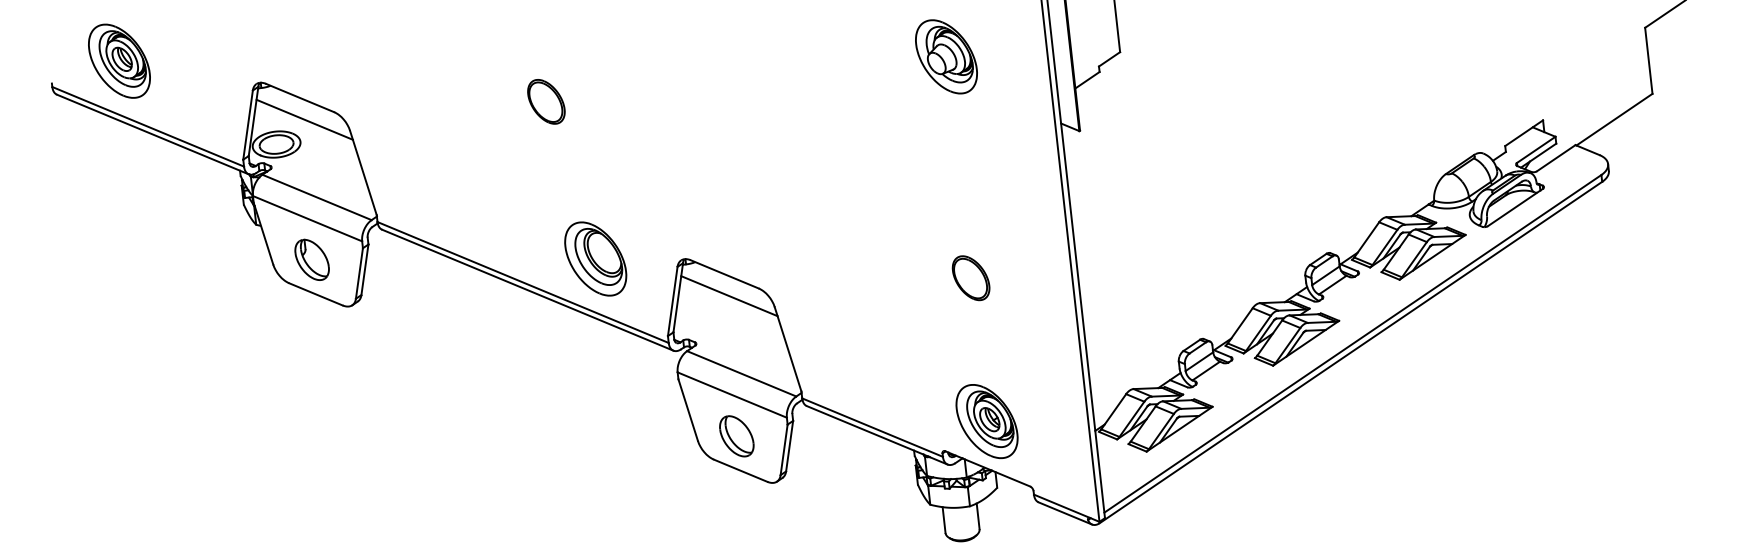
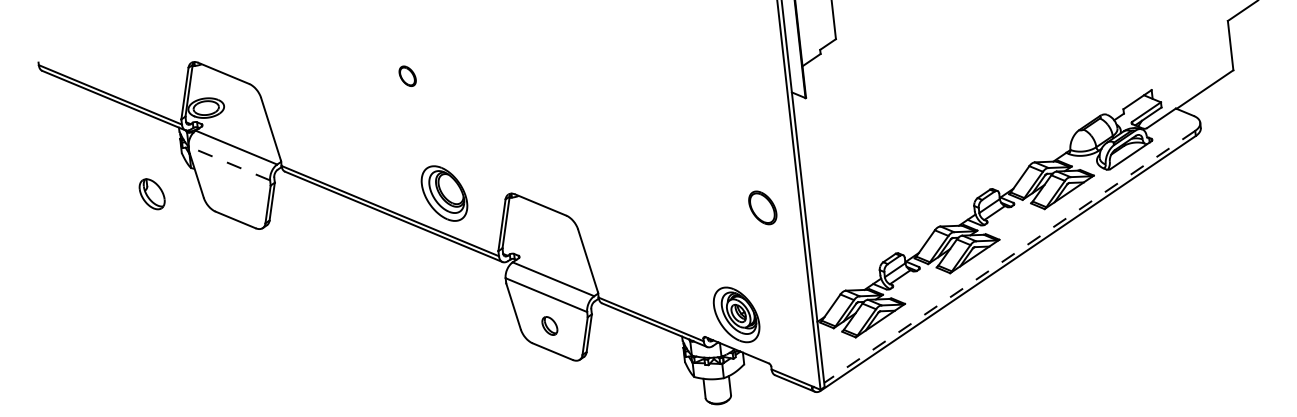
part: (946, 56) -> (706, 42), removed
part: (119, 60) -> (88, 45), removed
part: (546, 101) -> (407, 75), size x0.6
line: (304, 119) -> (227, 89), removed
line: (307, 218) -> (229, 163), solid -> dashed
part: (311, 259) -> (151, 193), moved
part: (970, 278) -> (762, 208), moved
line: (729, 296) -> (544, 221), removed
line: (1352, 344) -> (1009, 257), solid -> dashed
part: (736, 436) -> (549, 326), size x0.6

